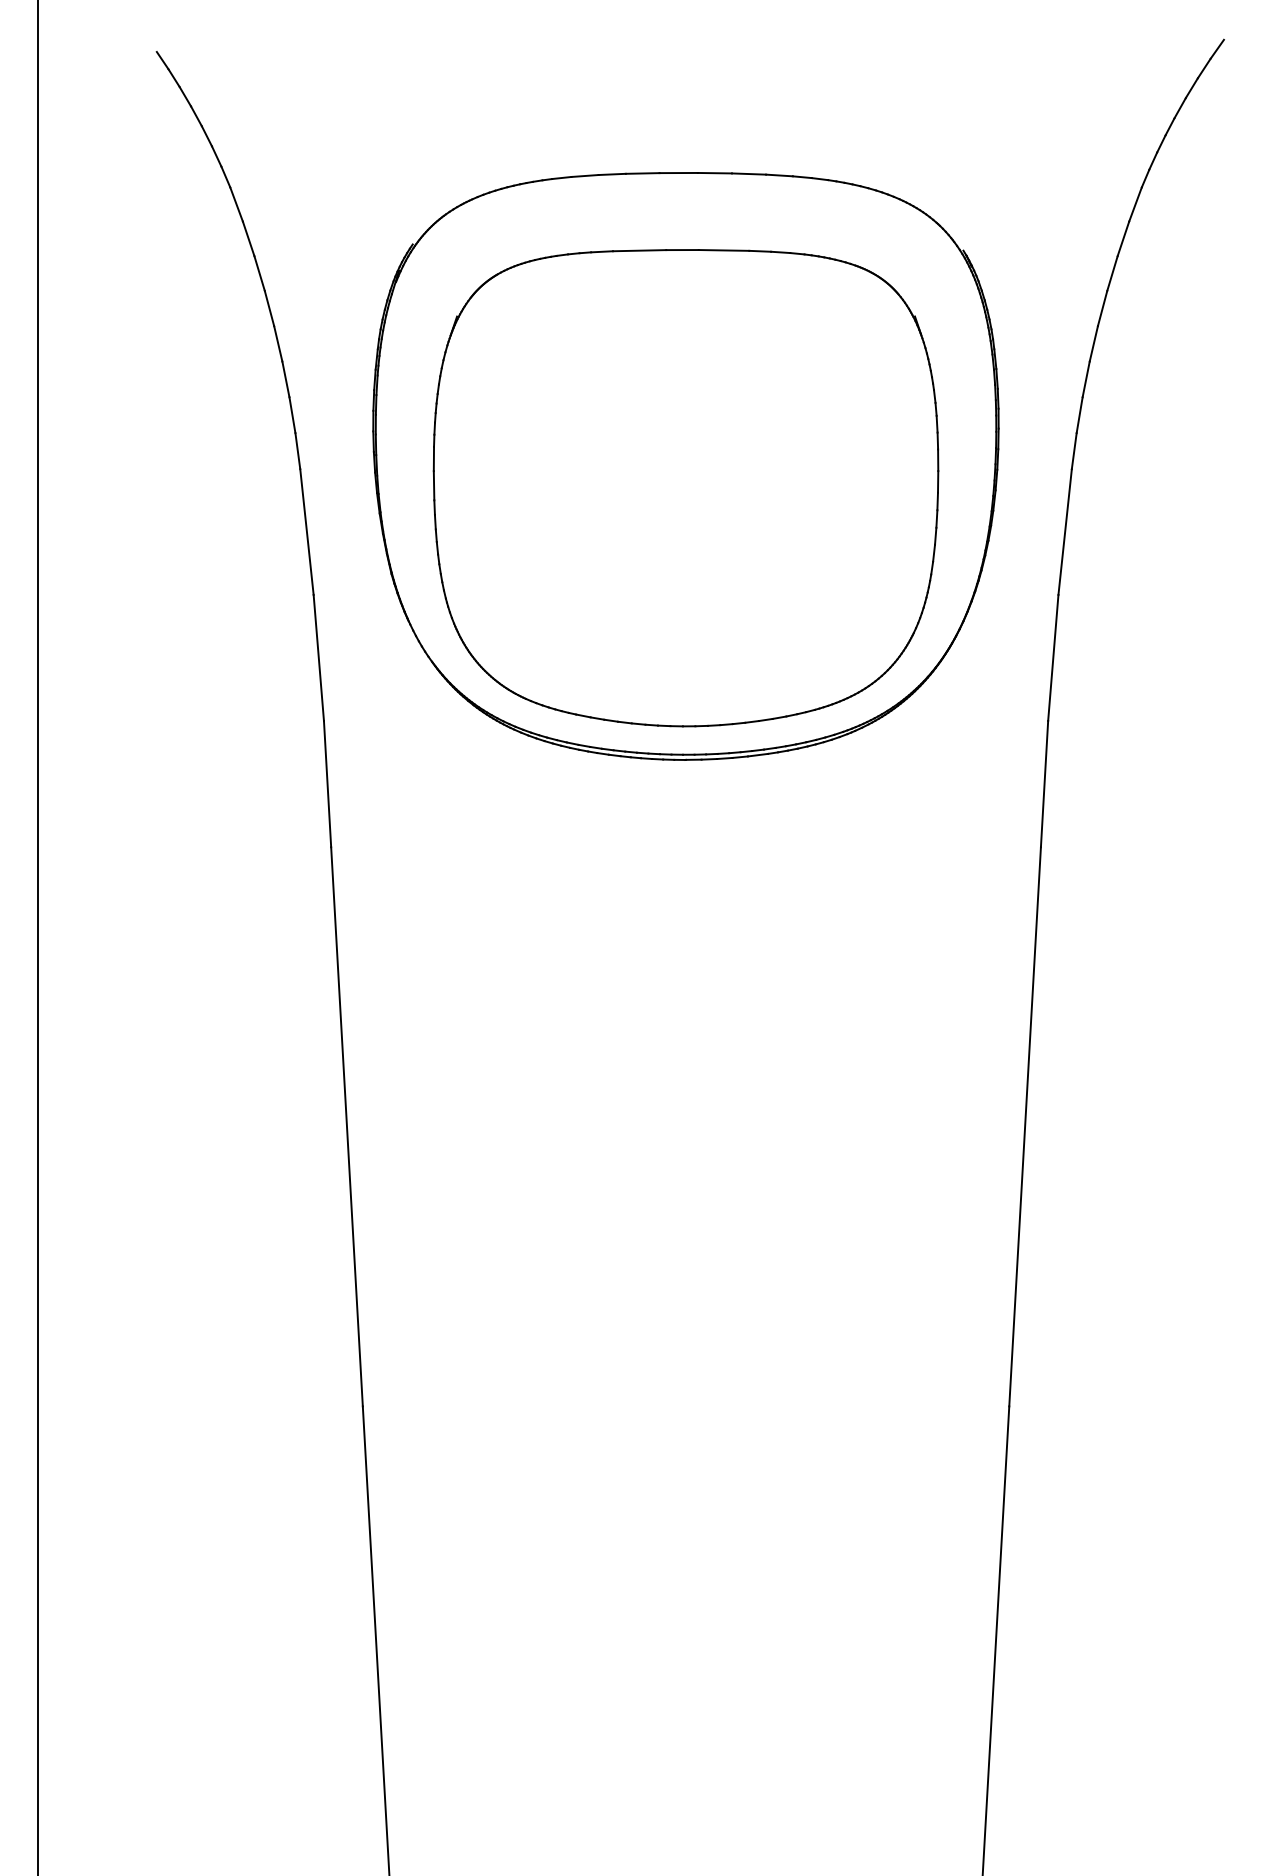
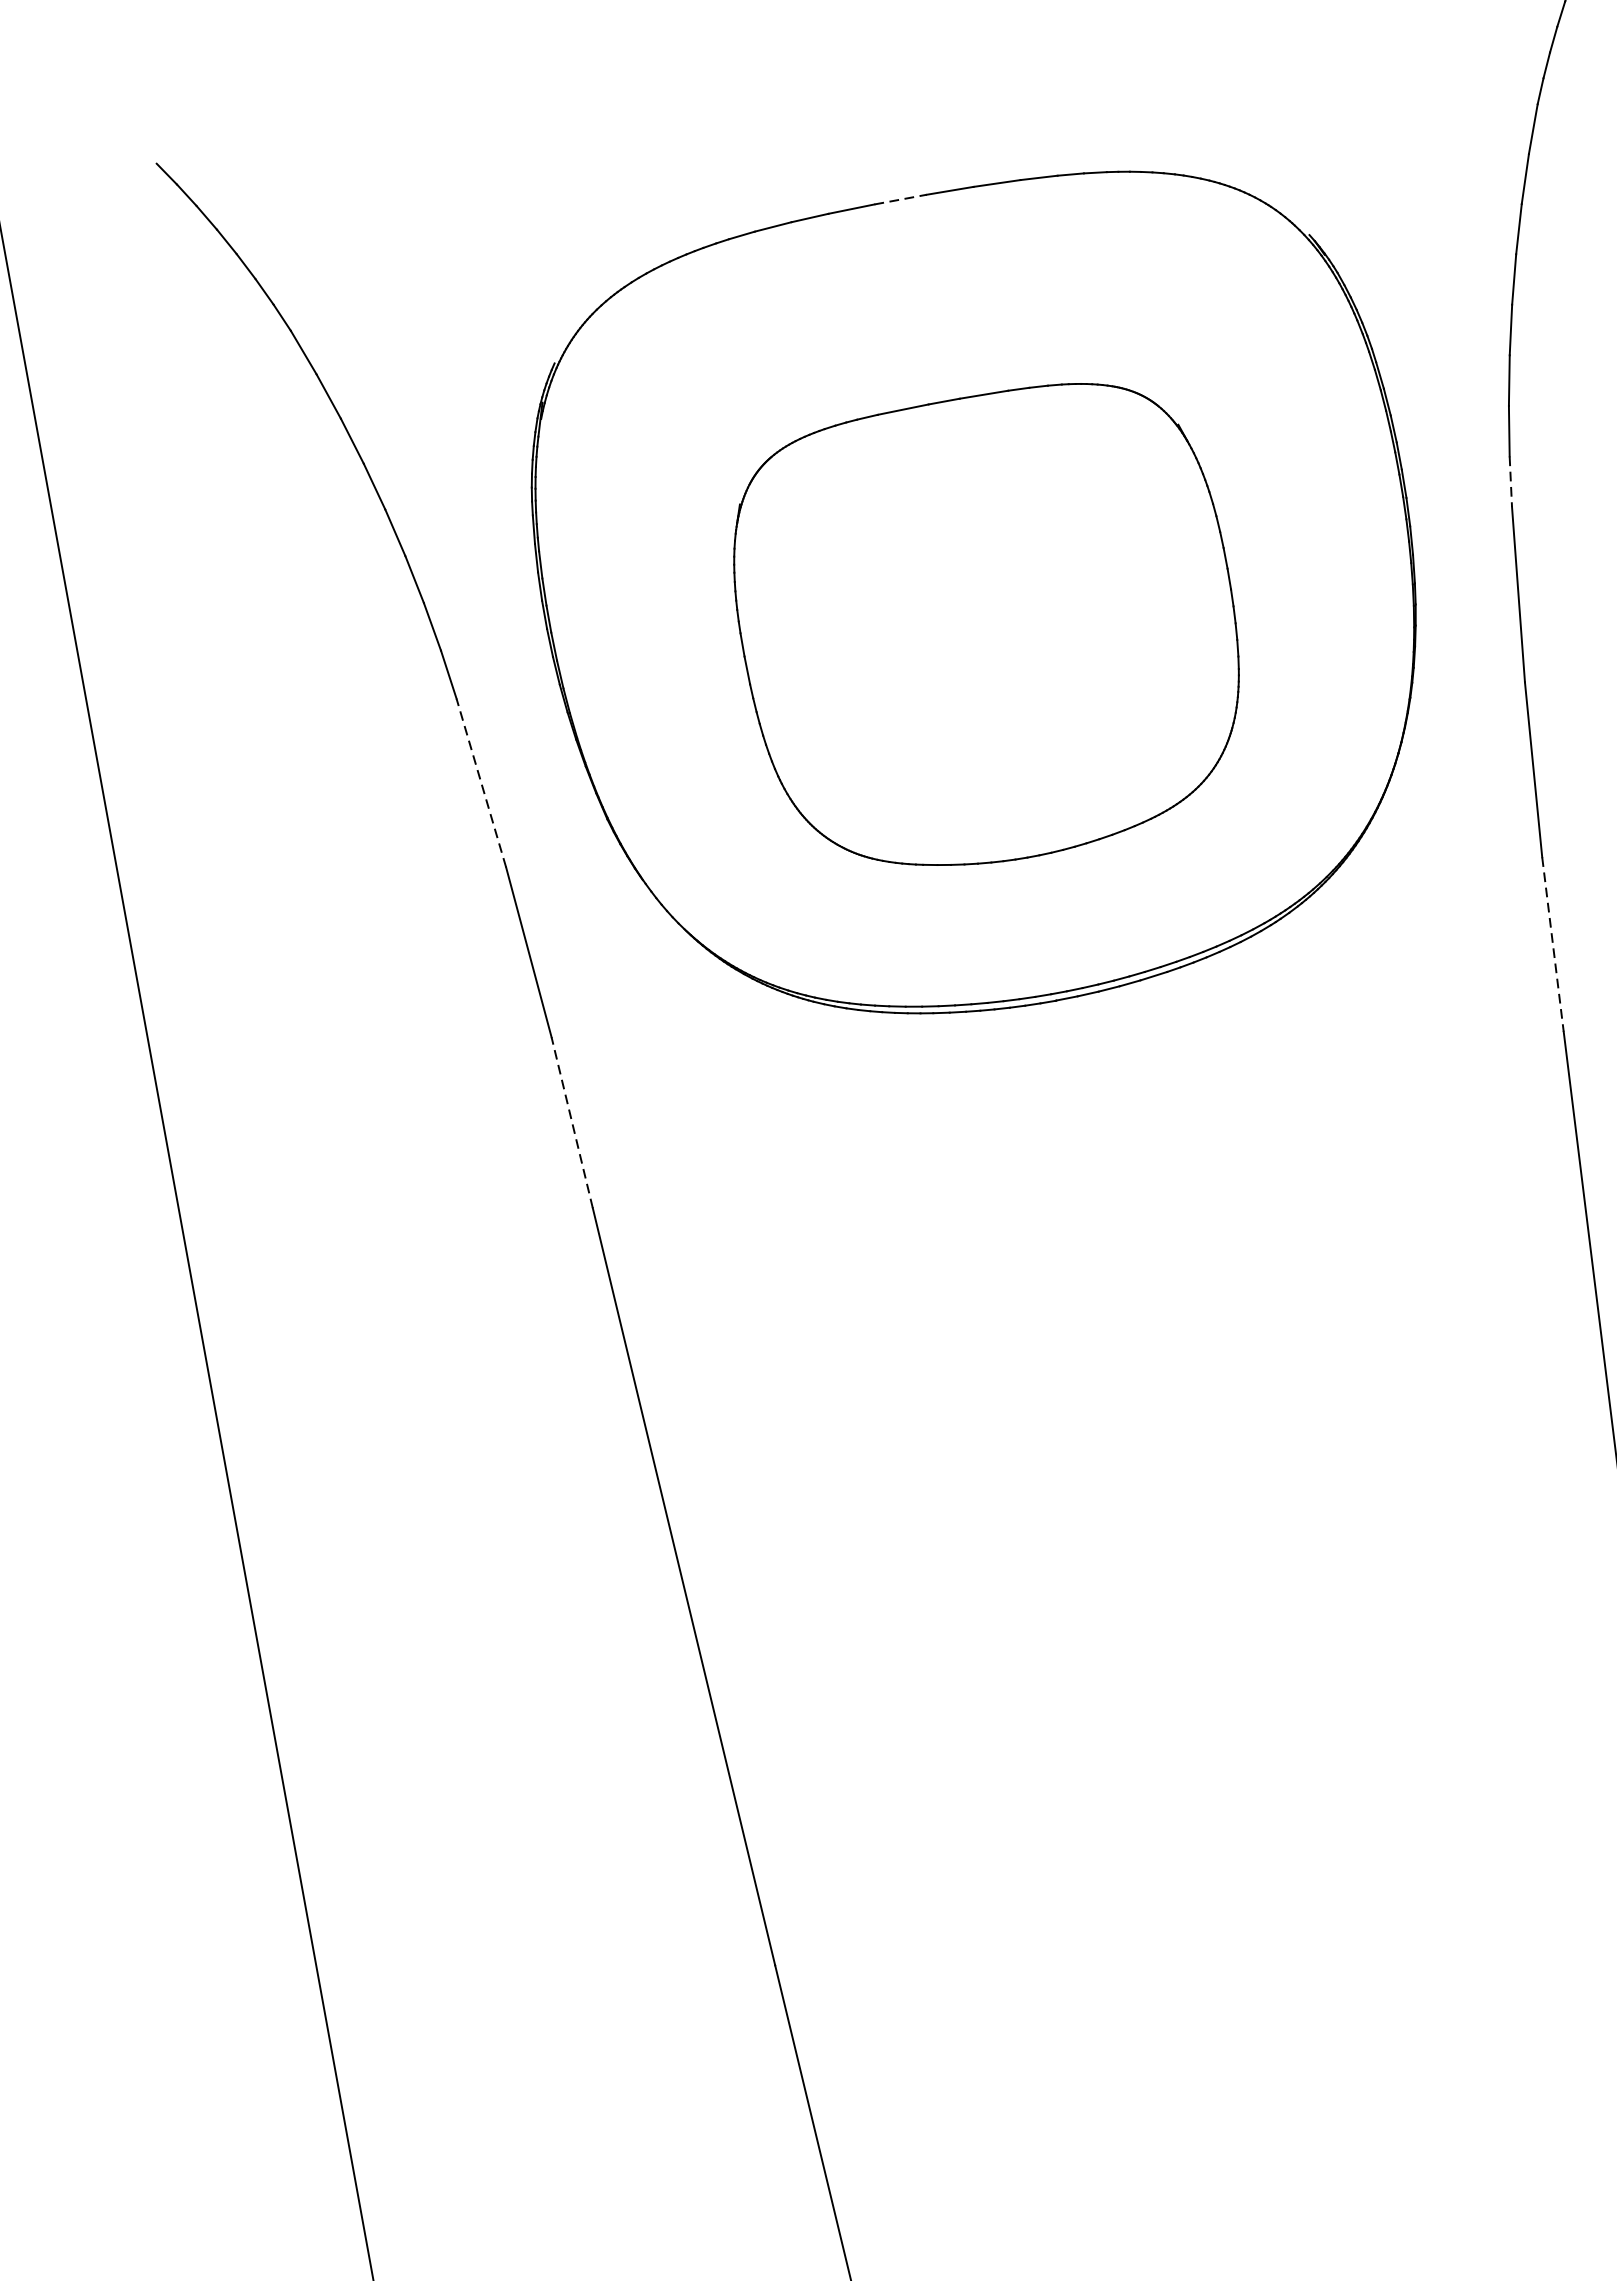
line: (679, 173) -> (901, 200), solid -> dashed
line: (1074, 451) -> (1511, 482), solid -> dashed
part: (685, 488) -> (988, 629), size x0.7
line: (306, 531) -> (480, 782), solid -> dashed
line: (327, 783) -> (571, 1121), solid -> dashed
line: (1044, 784) -> (1553, 945), solid -> dashed

